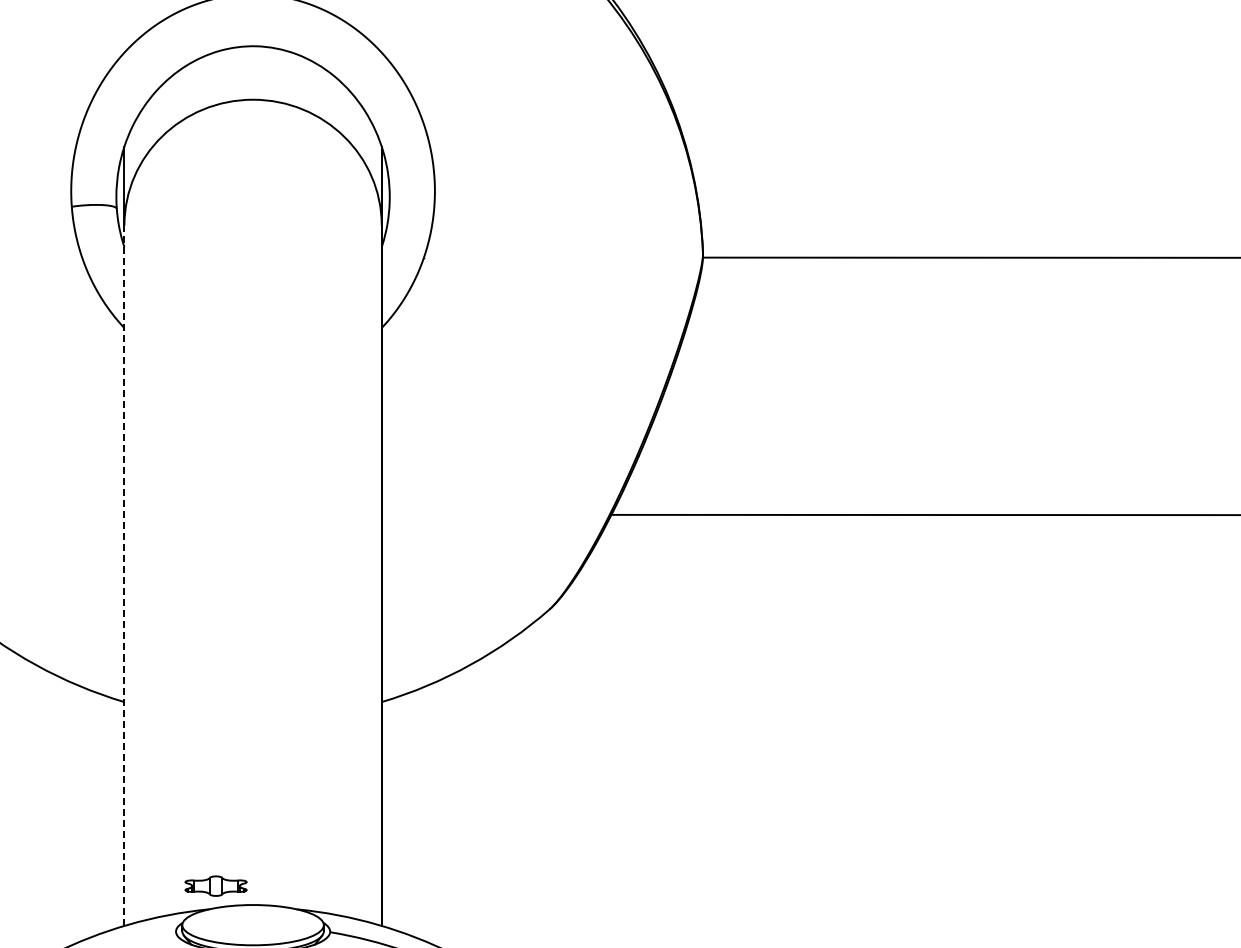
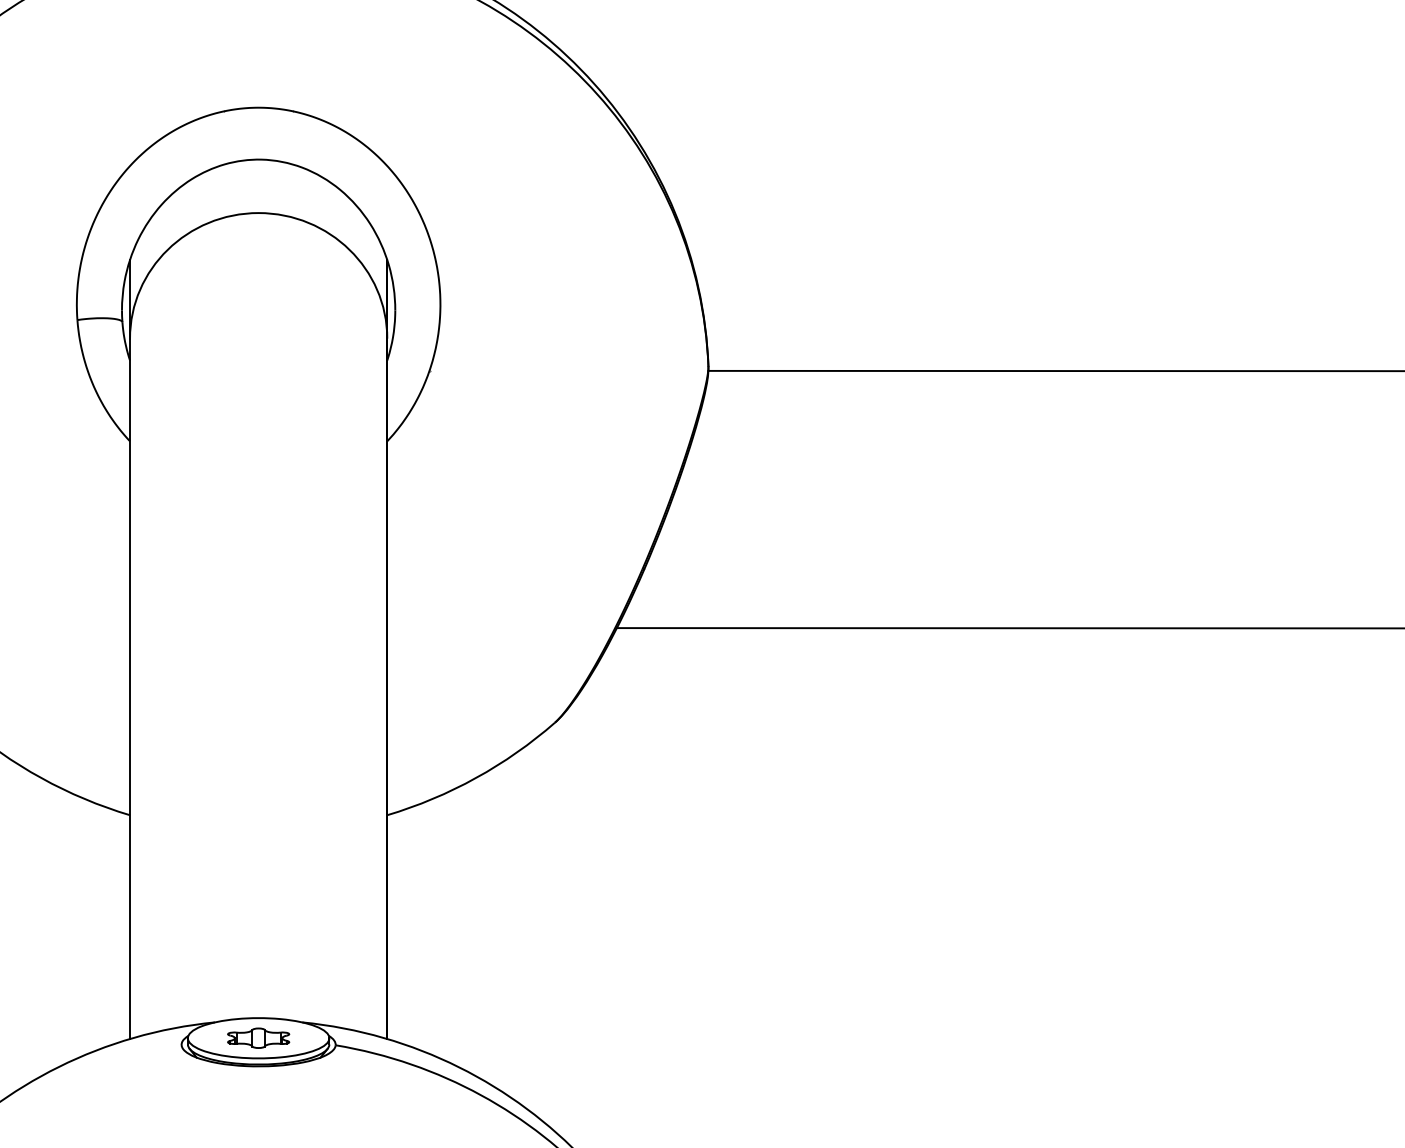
line: (124, 576) -> (130, 689), dashed -> solid
part: (215, 885) -> (258, 1037), moved

